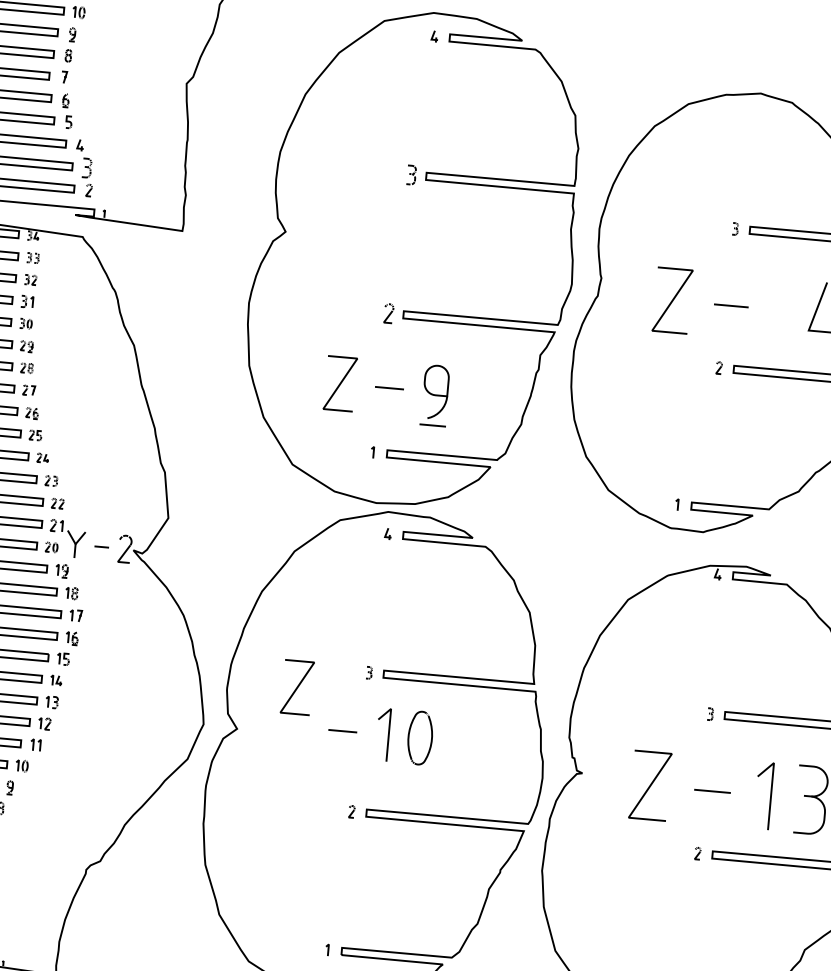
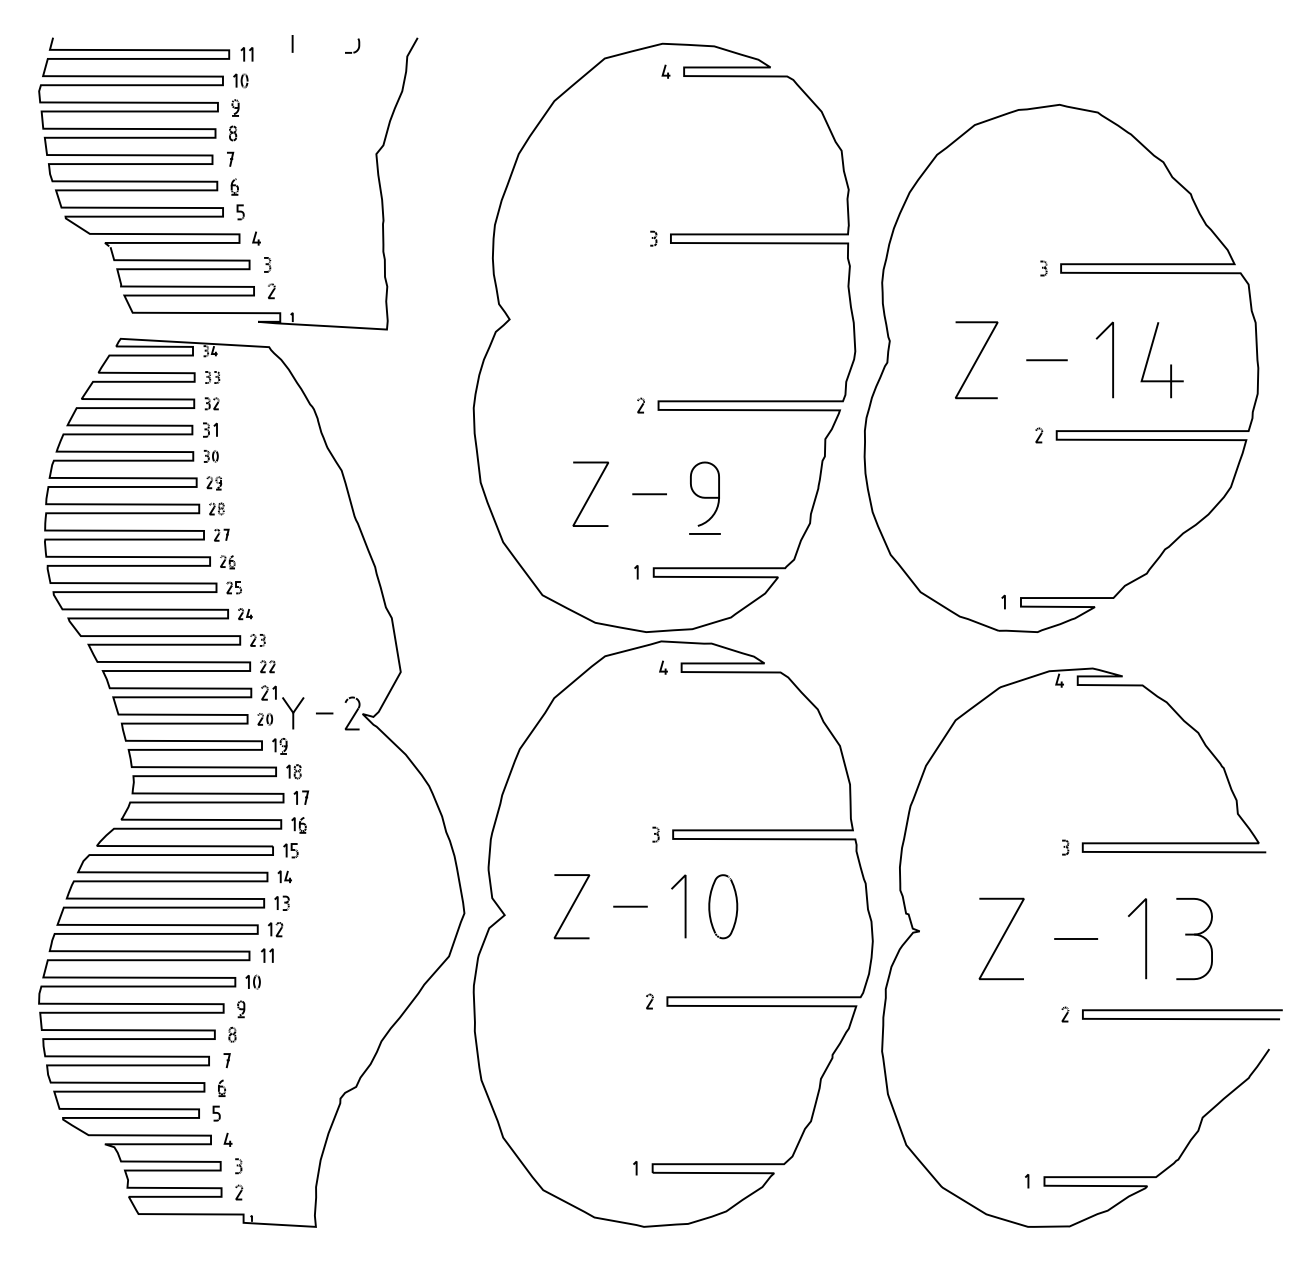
part: (87, 167) -> (267, 264), size x0.62
part: (411, 174) -> (653, 238), size x0.62
line: (786, 310) -> (1112, 359), added
part: (388, 313) -> (640, 405), size x0.62
line: (297, 687) -> (571, 906), moved

